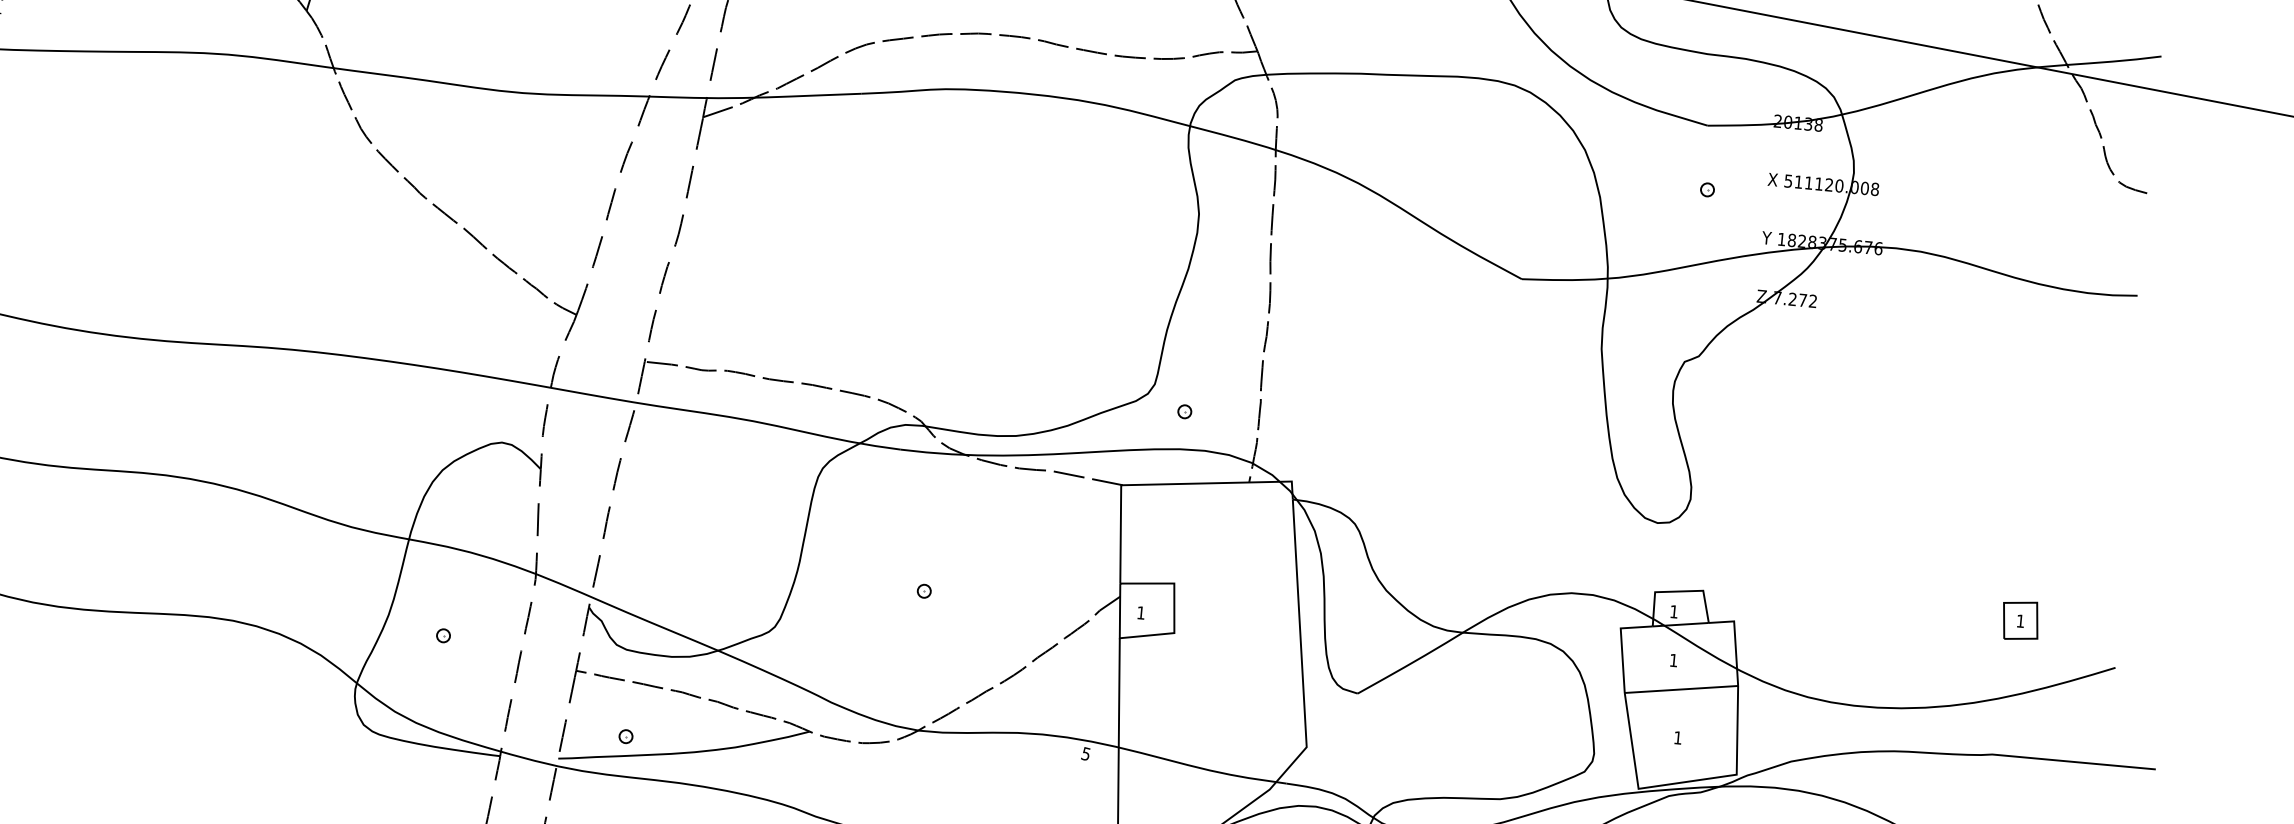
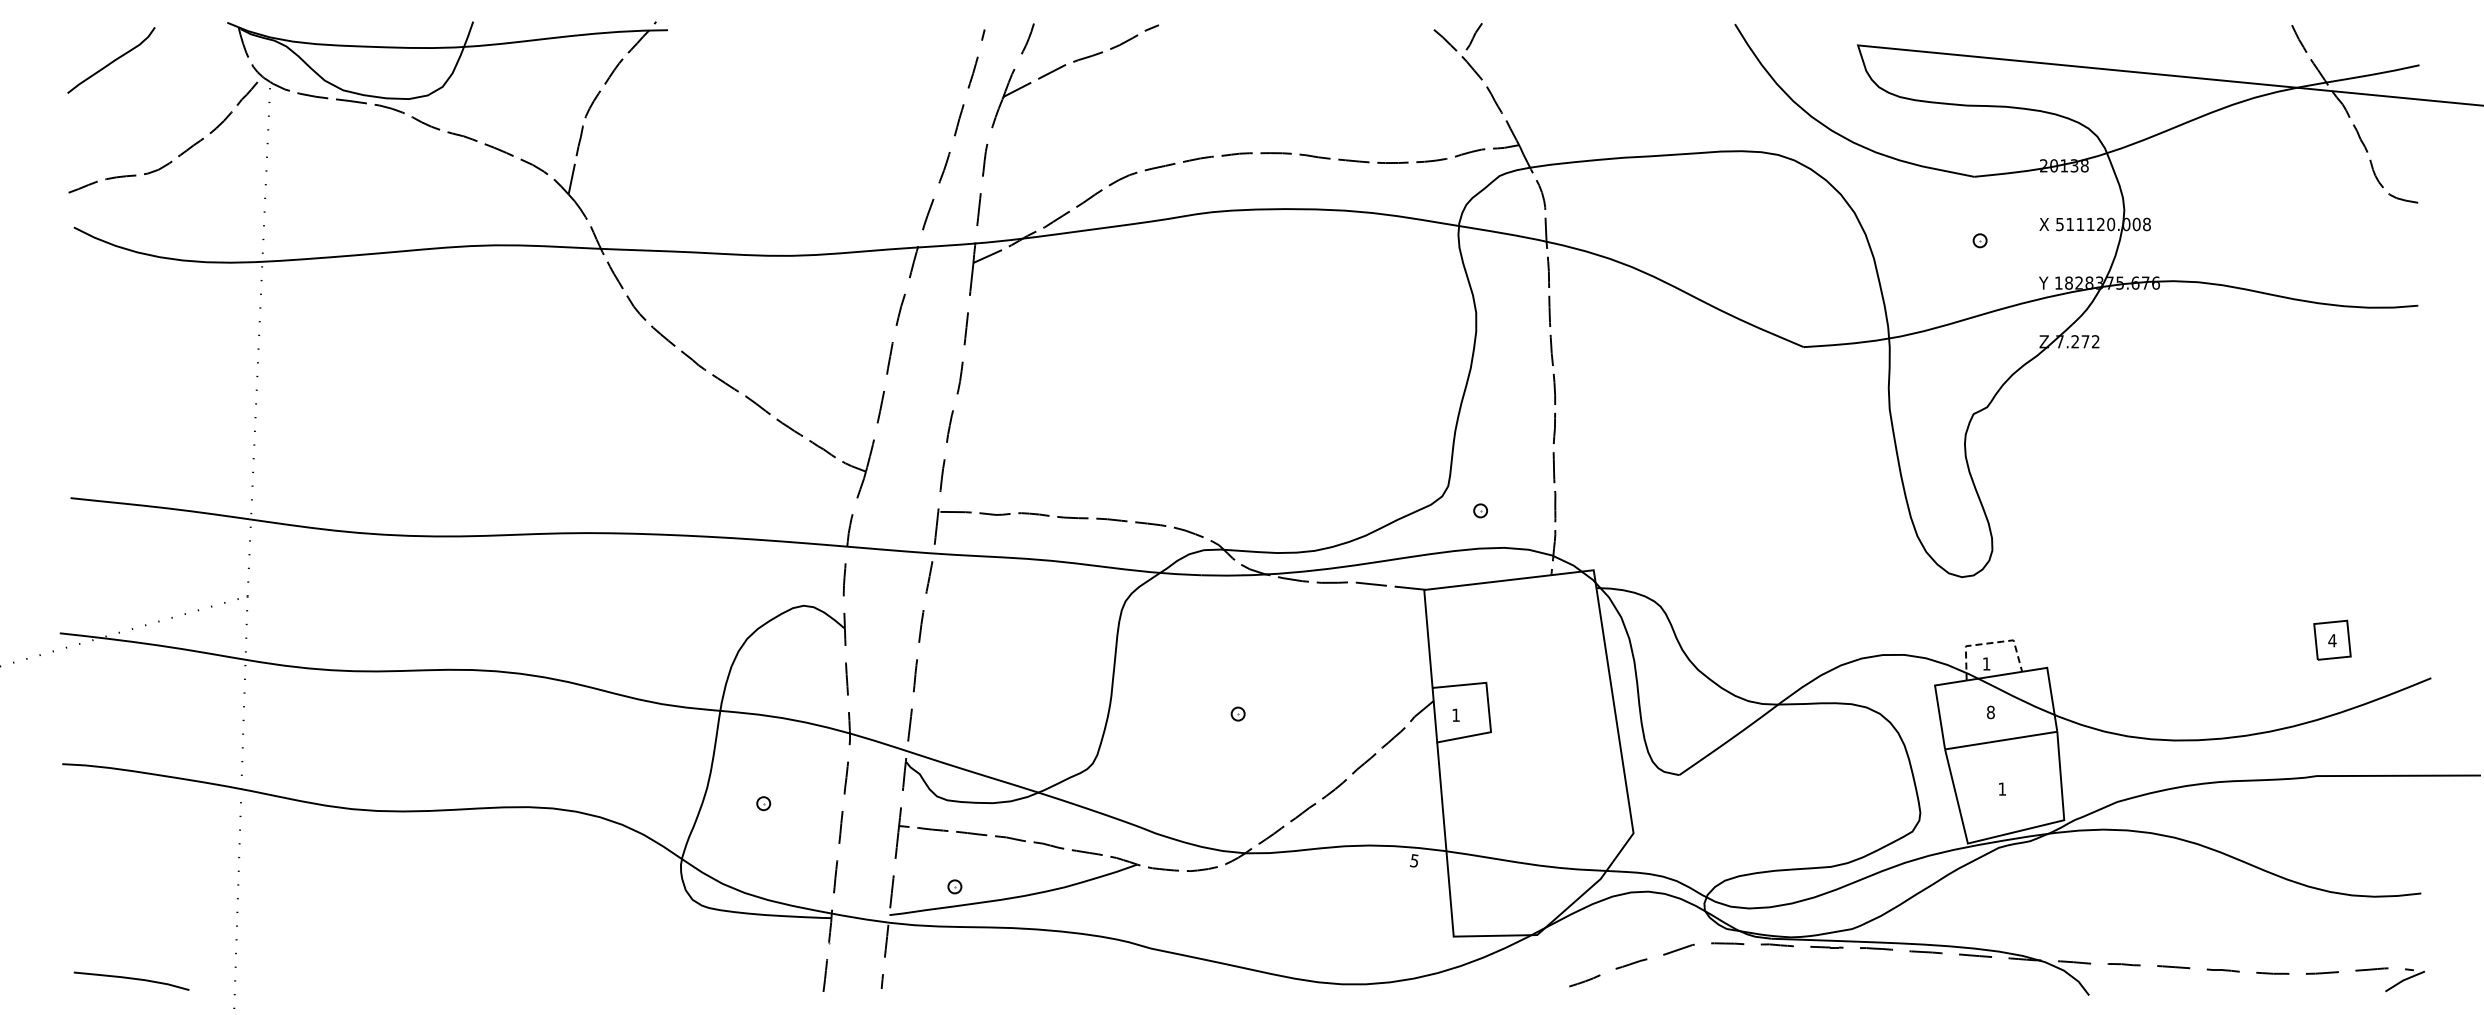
line: (1678, 591) -> (1989, 643), solid -> dashed
text: (2020, 621) -> (2332, 640), 1 -> 4
text: (1673, 660) -> (1990, 712), 1 -> 8

